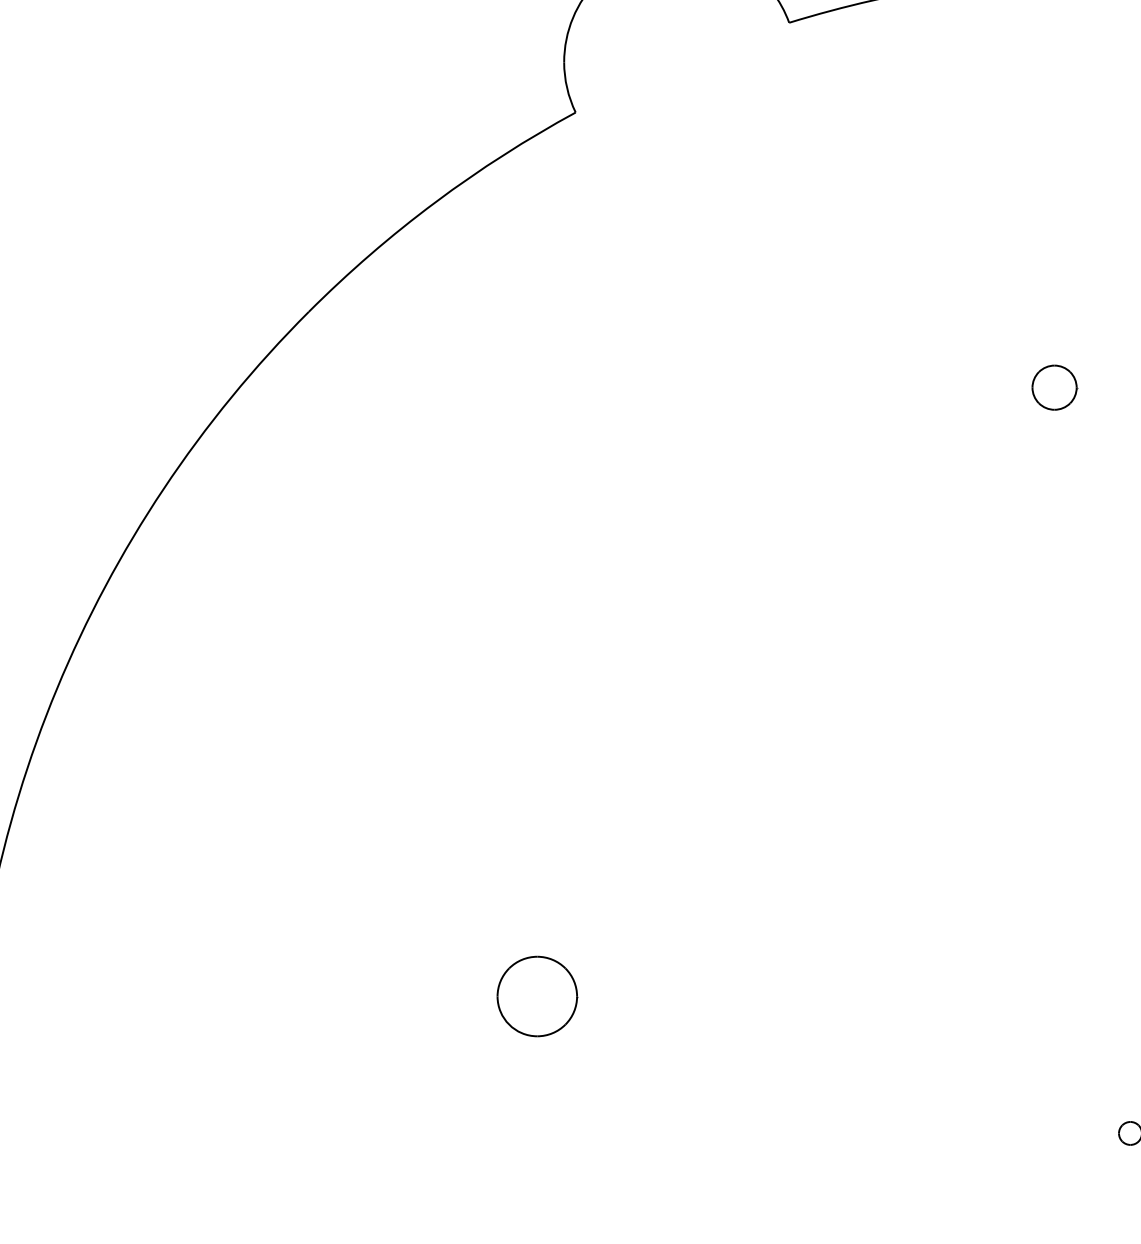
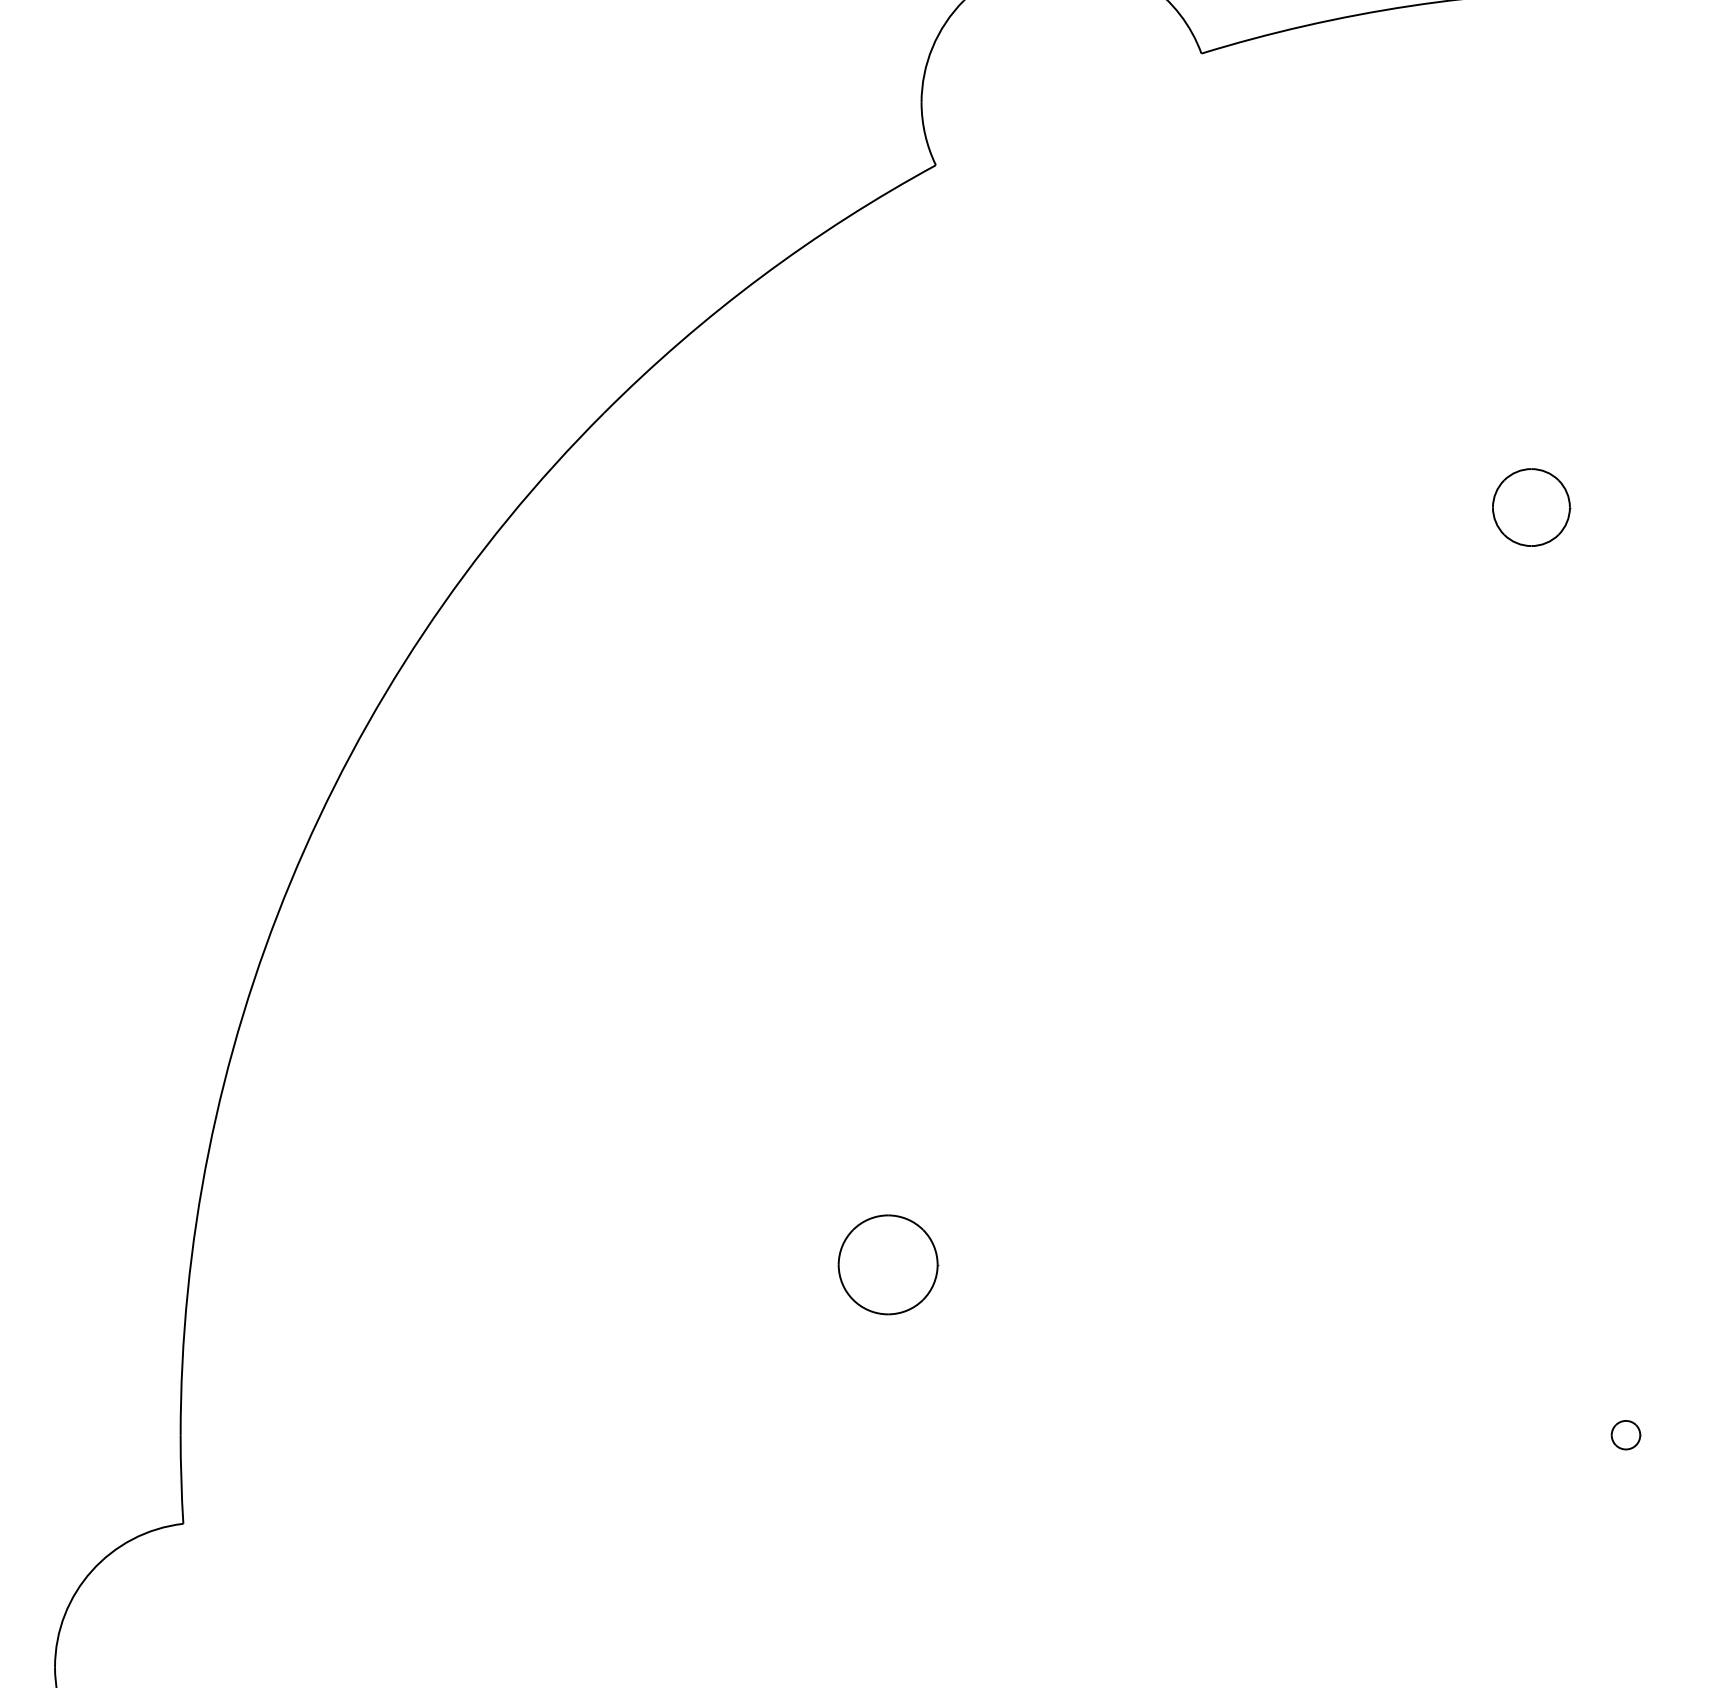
part: (1054, 387) -> (1531, 507), size x1.4

